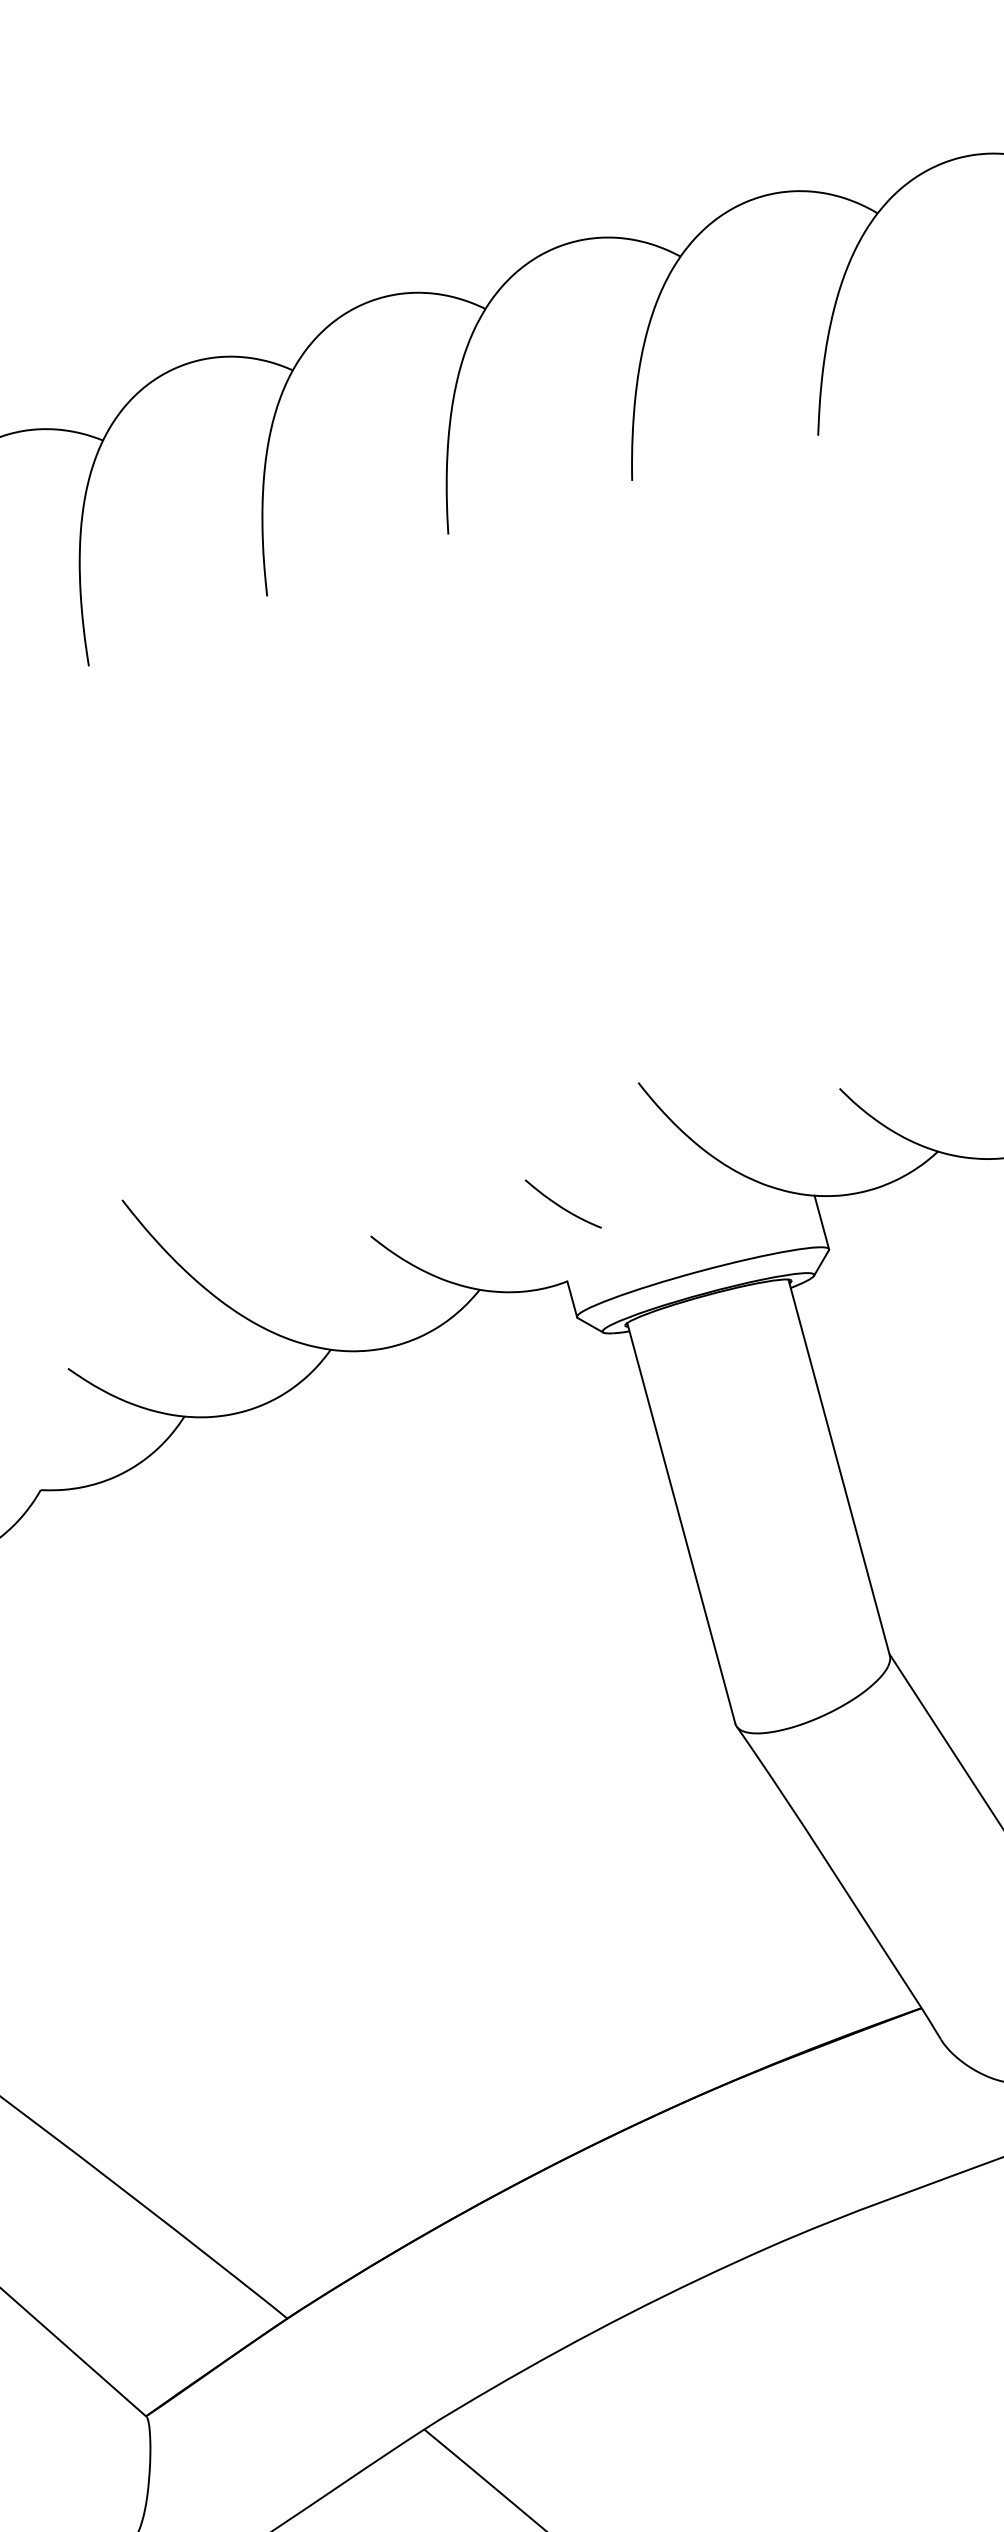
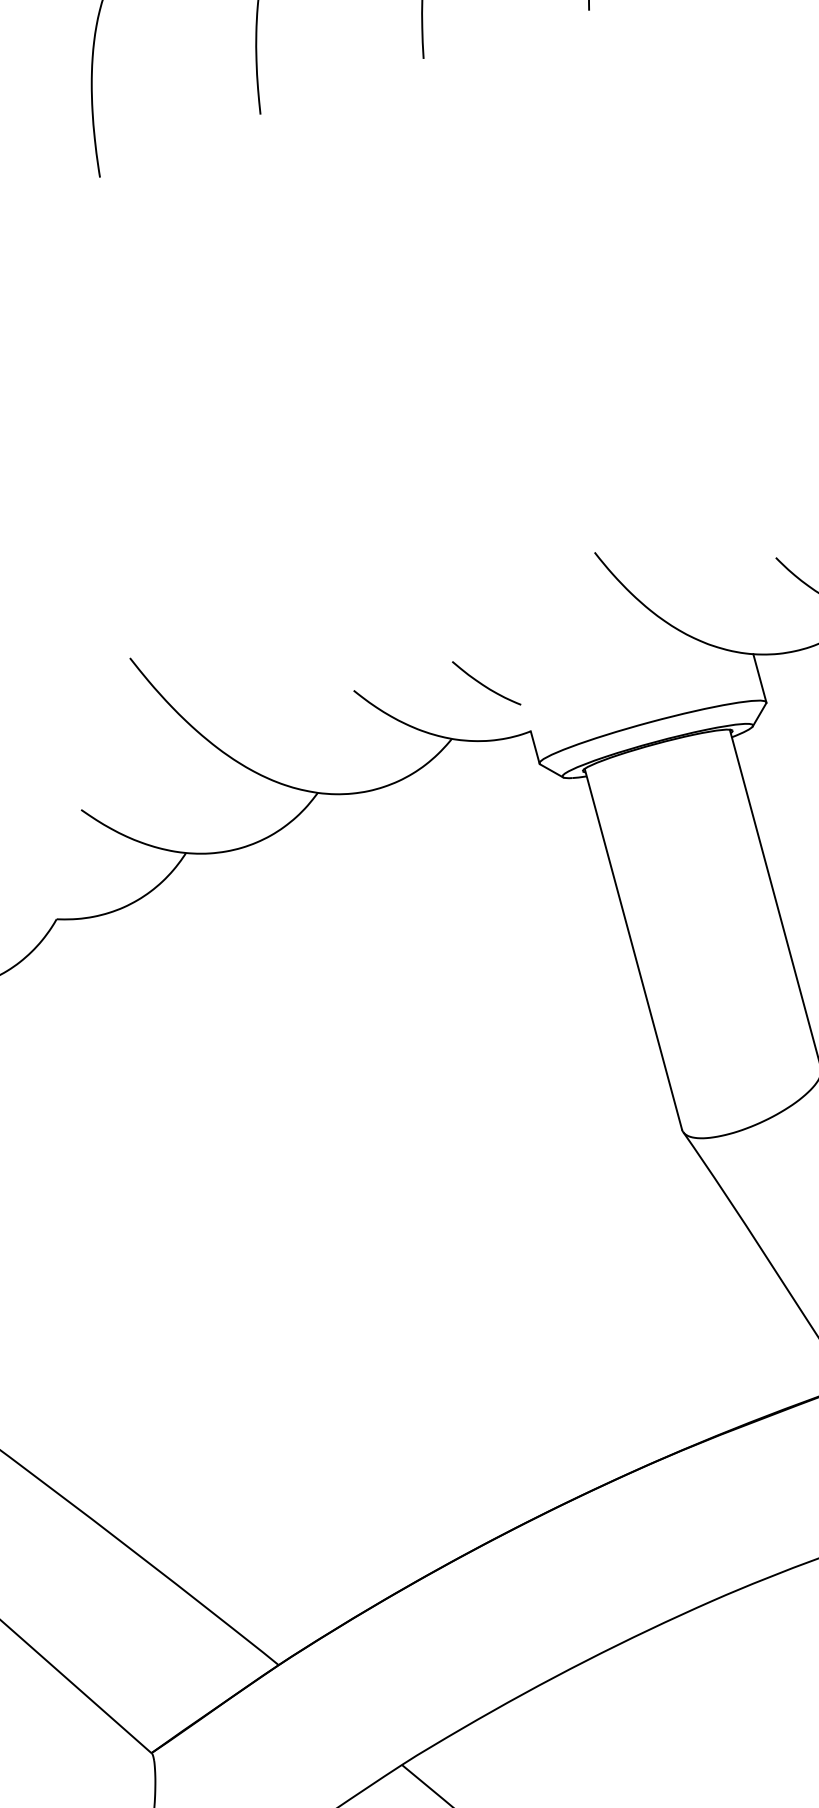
curve: (560, 1205) -> (484, 684), moved

